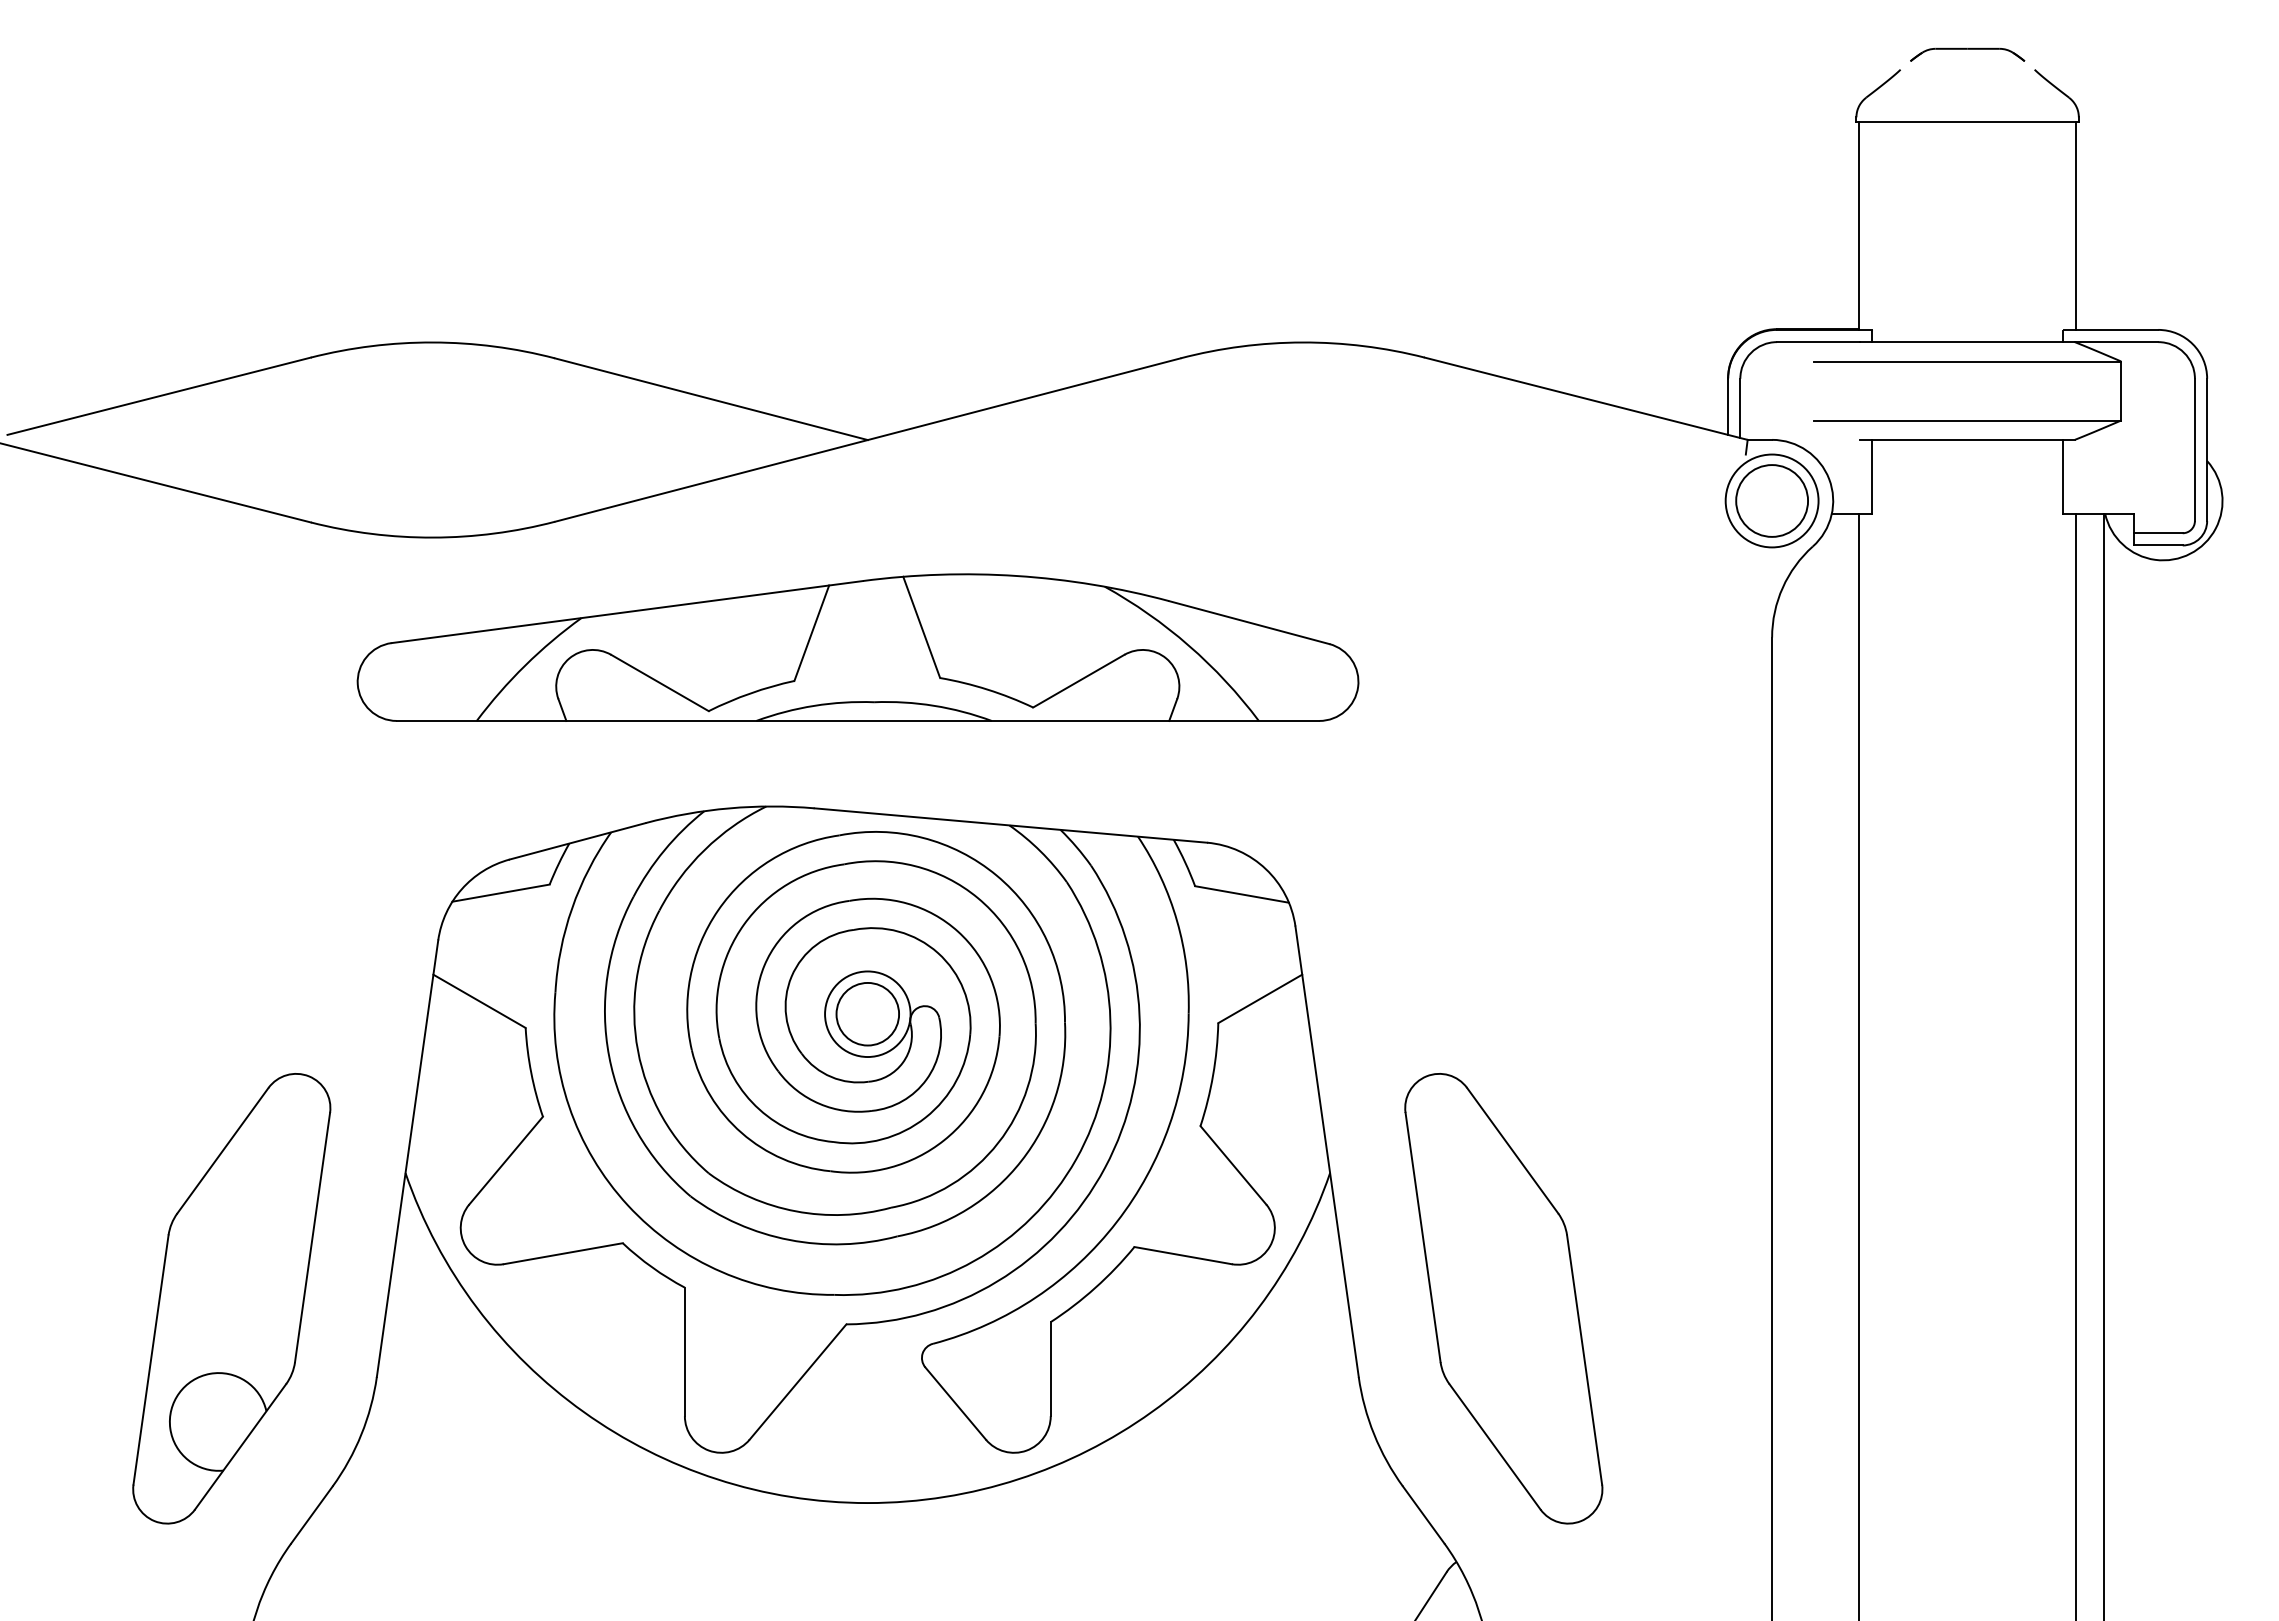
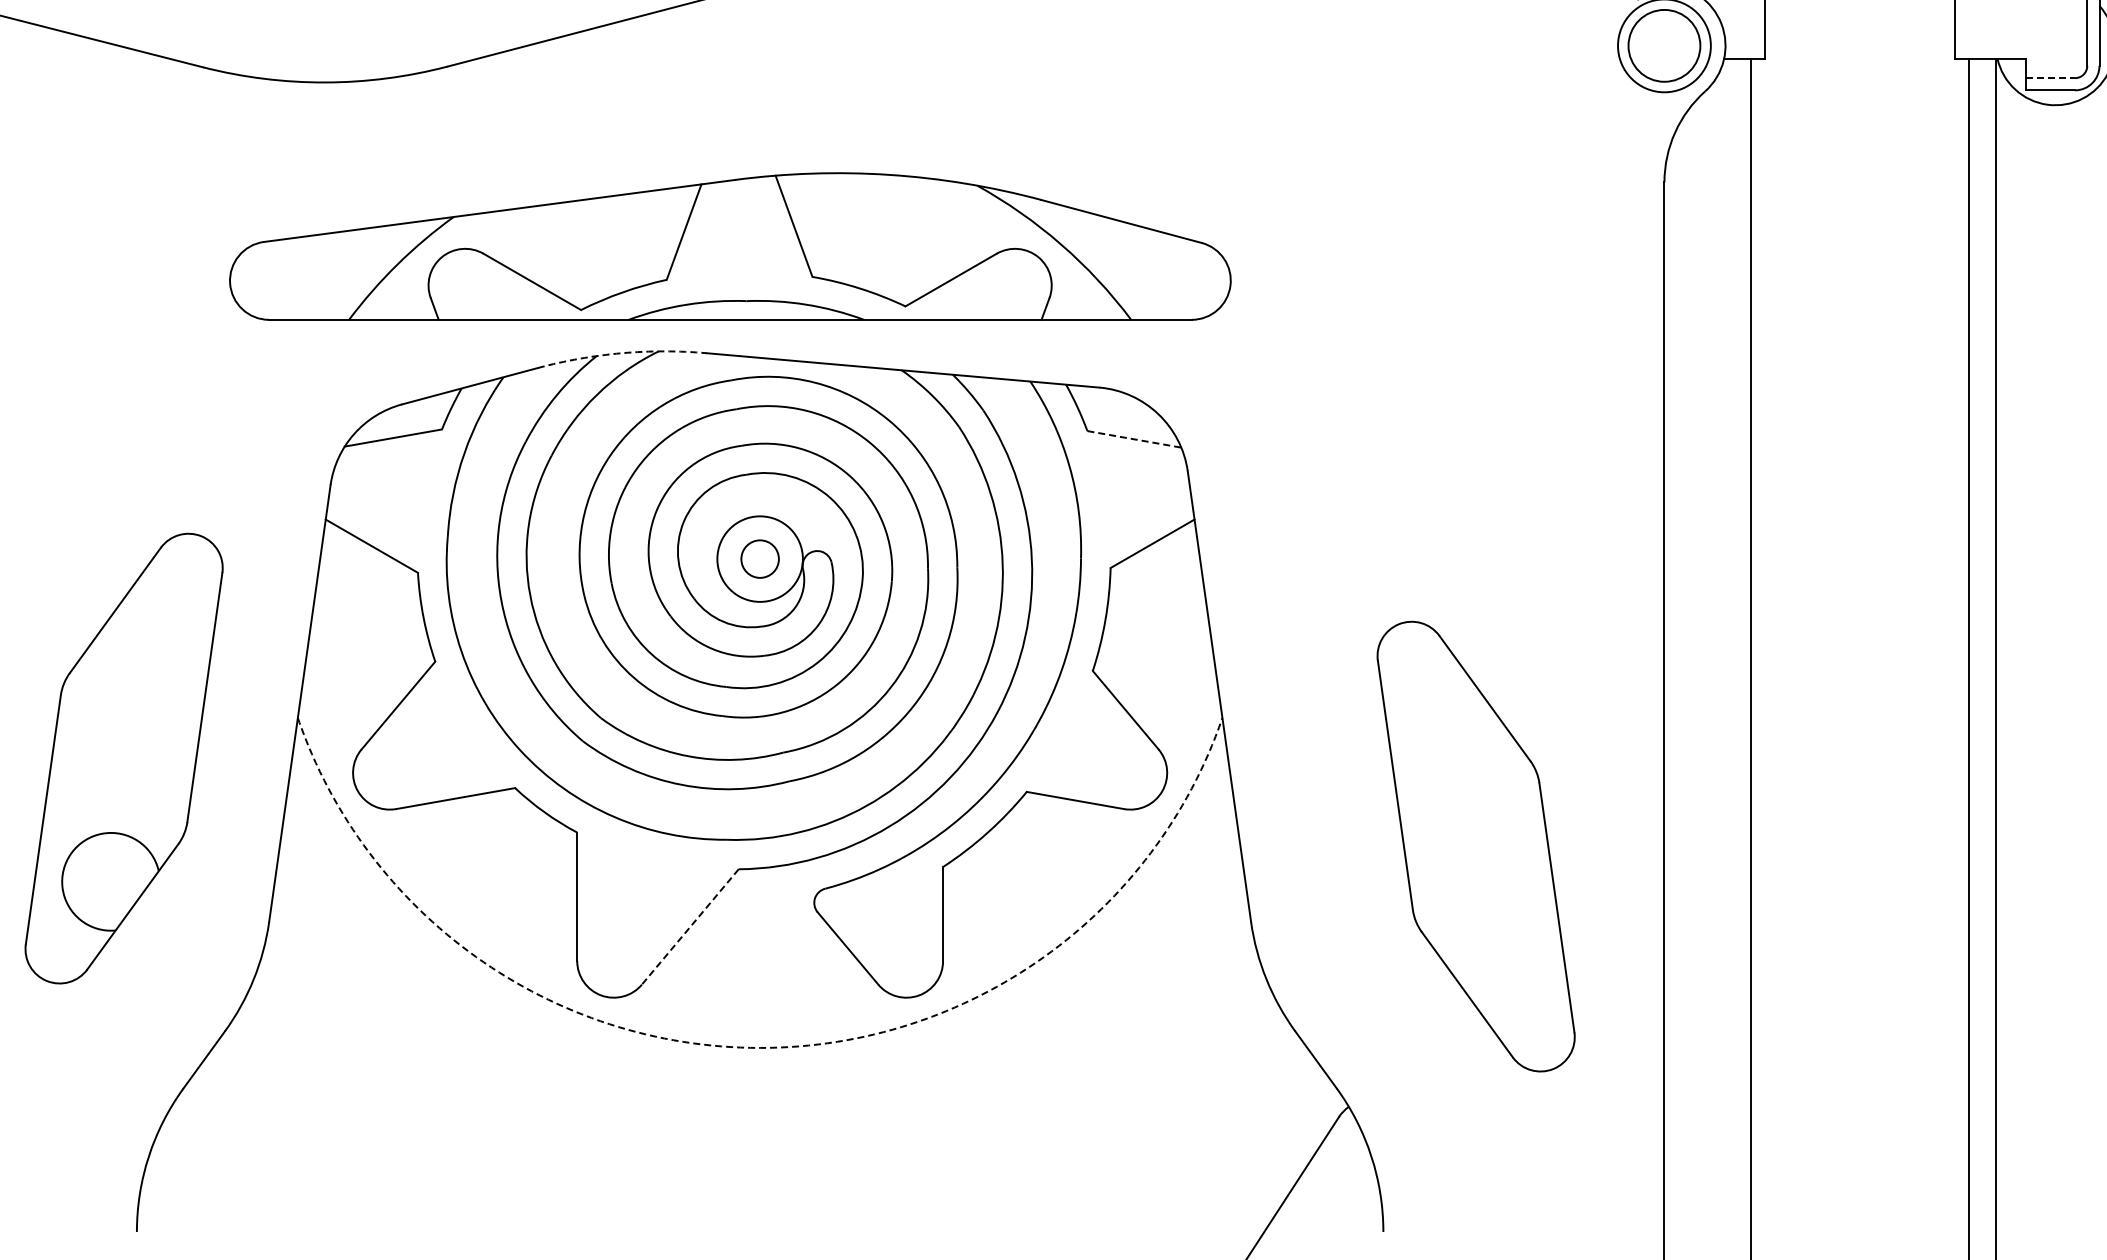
line: (2158, 533) -> (2050, 78), solid -> dashed
part: (857, 647) -> (729, 246), moved
arc: (729, 808) -> (621, 353), solid -> dashed
line: (1242, 894) -> (1134, 439), solid -> dashed
circle: (867, 1013) -> (759, 558), size x0.6
part: (231, 1298) -> (123, 758), moved
part: (1503, 1298) -> (1475, 846), moved
line: (797, 1382) -> (689, 927), solid -> dashed
arc: (867, 1503) -> (759, 1048), solid -> dashed

